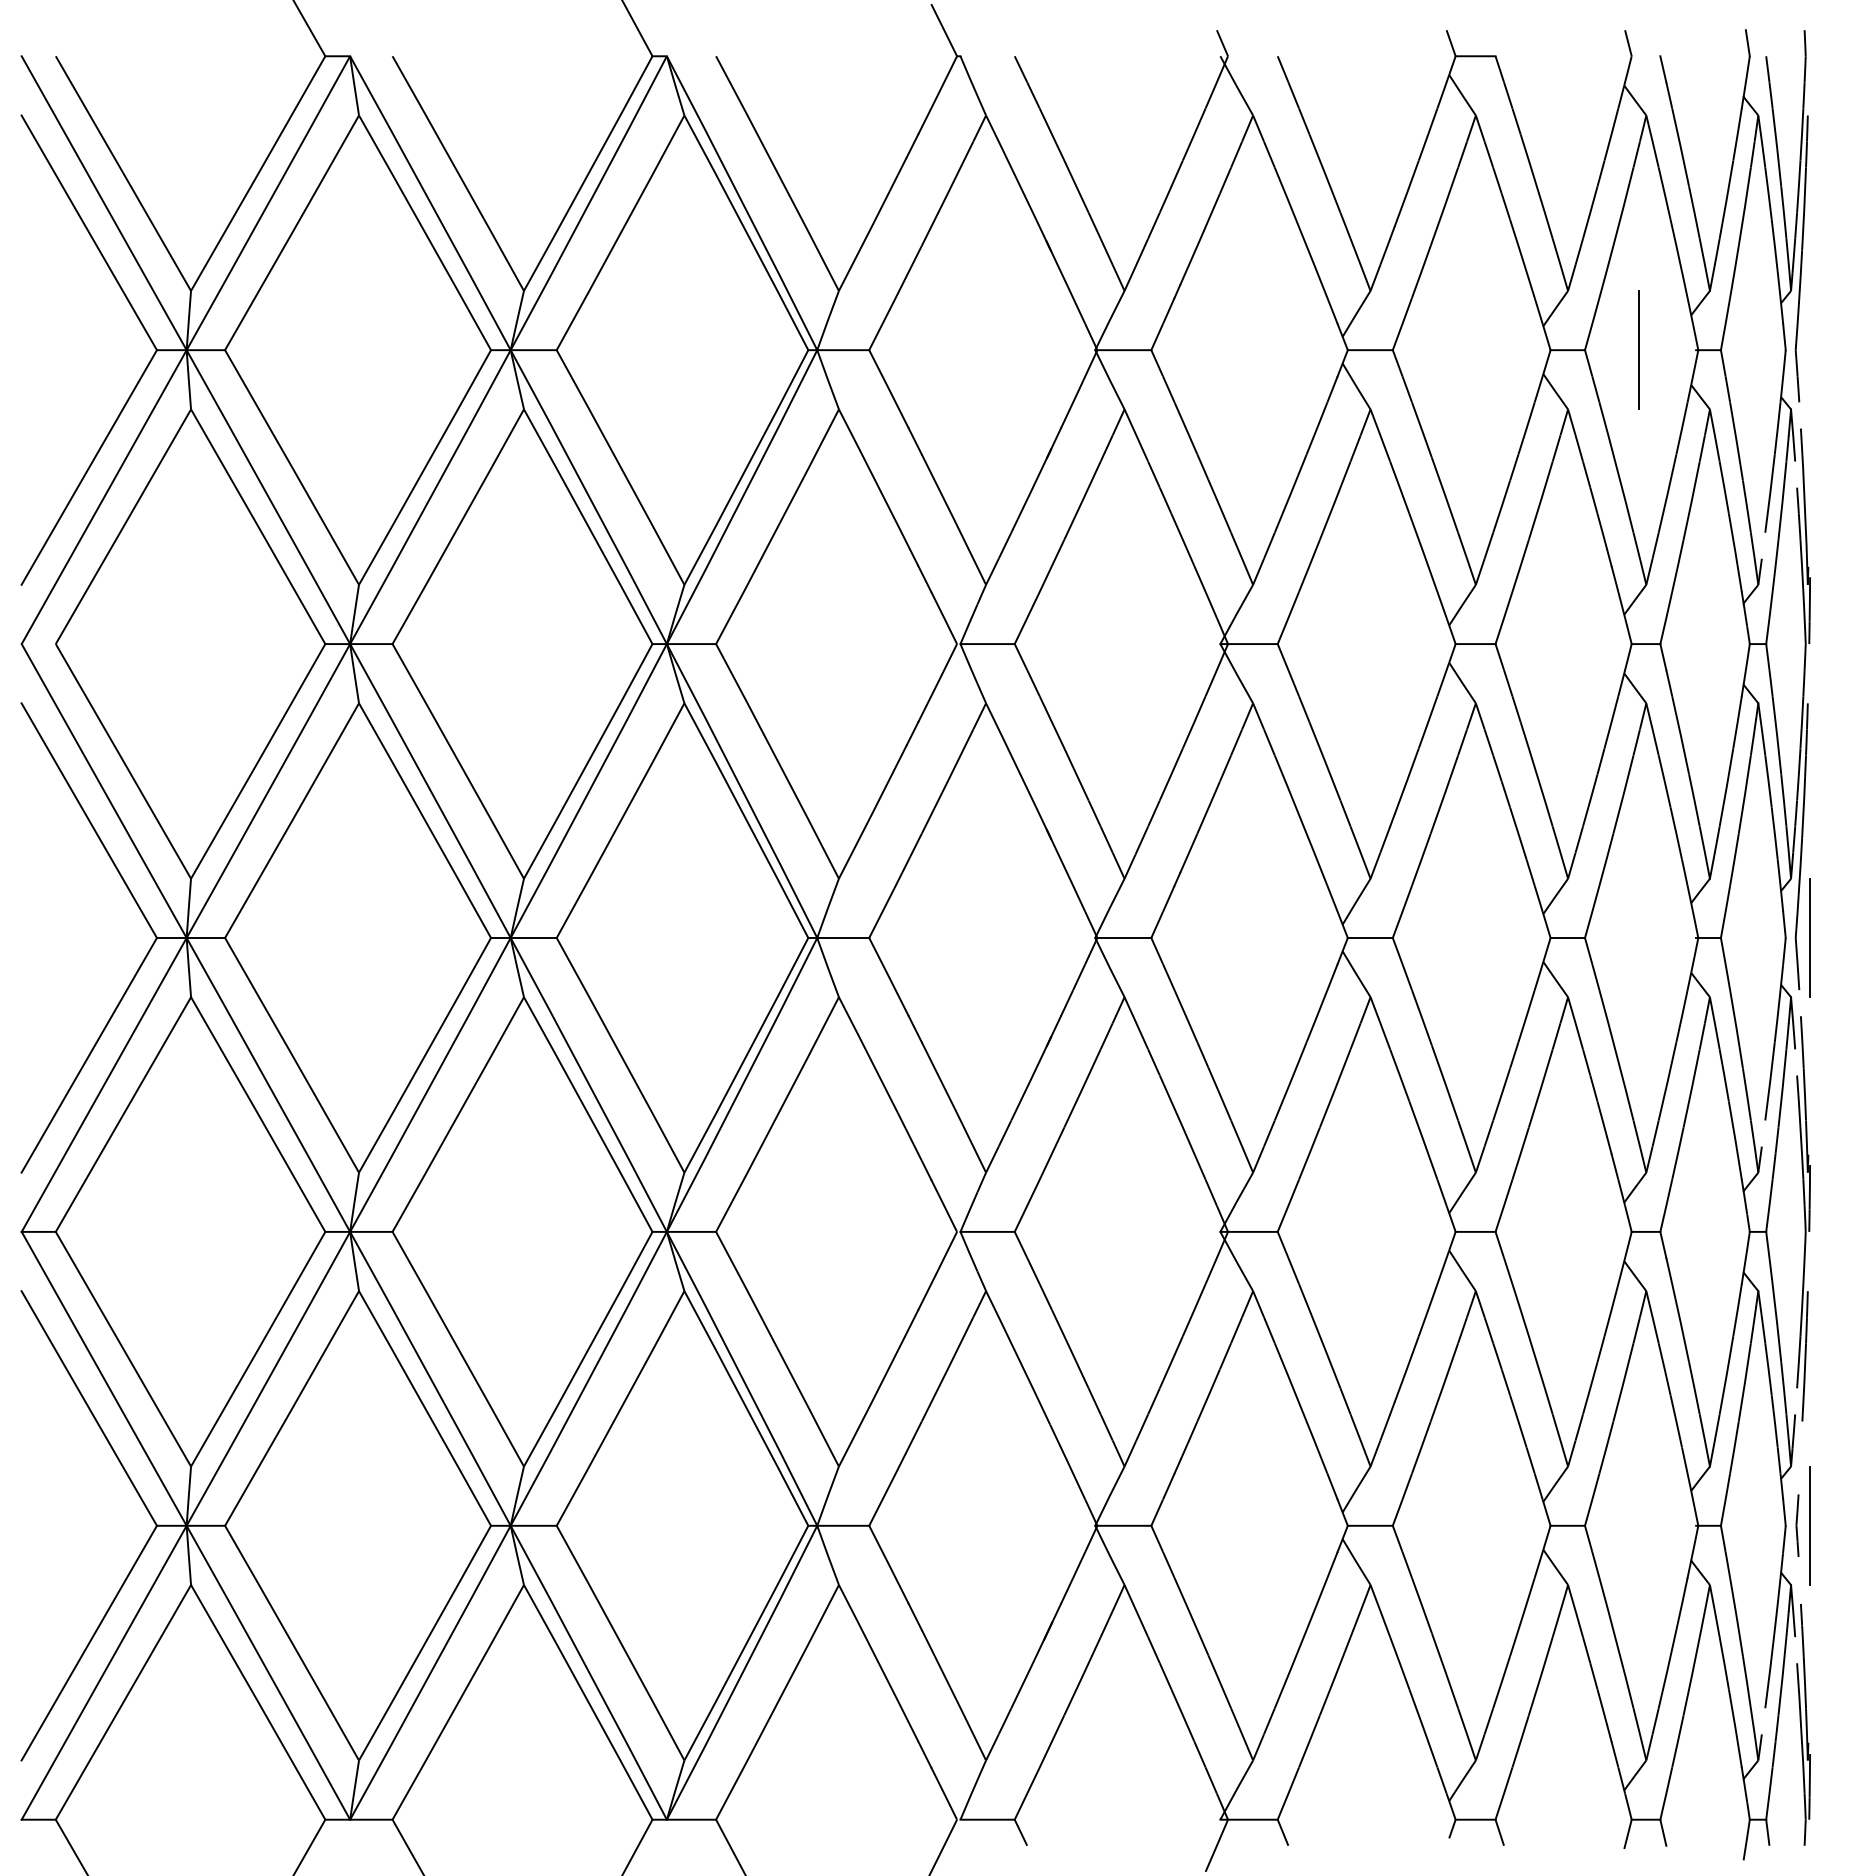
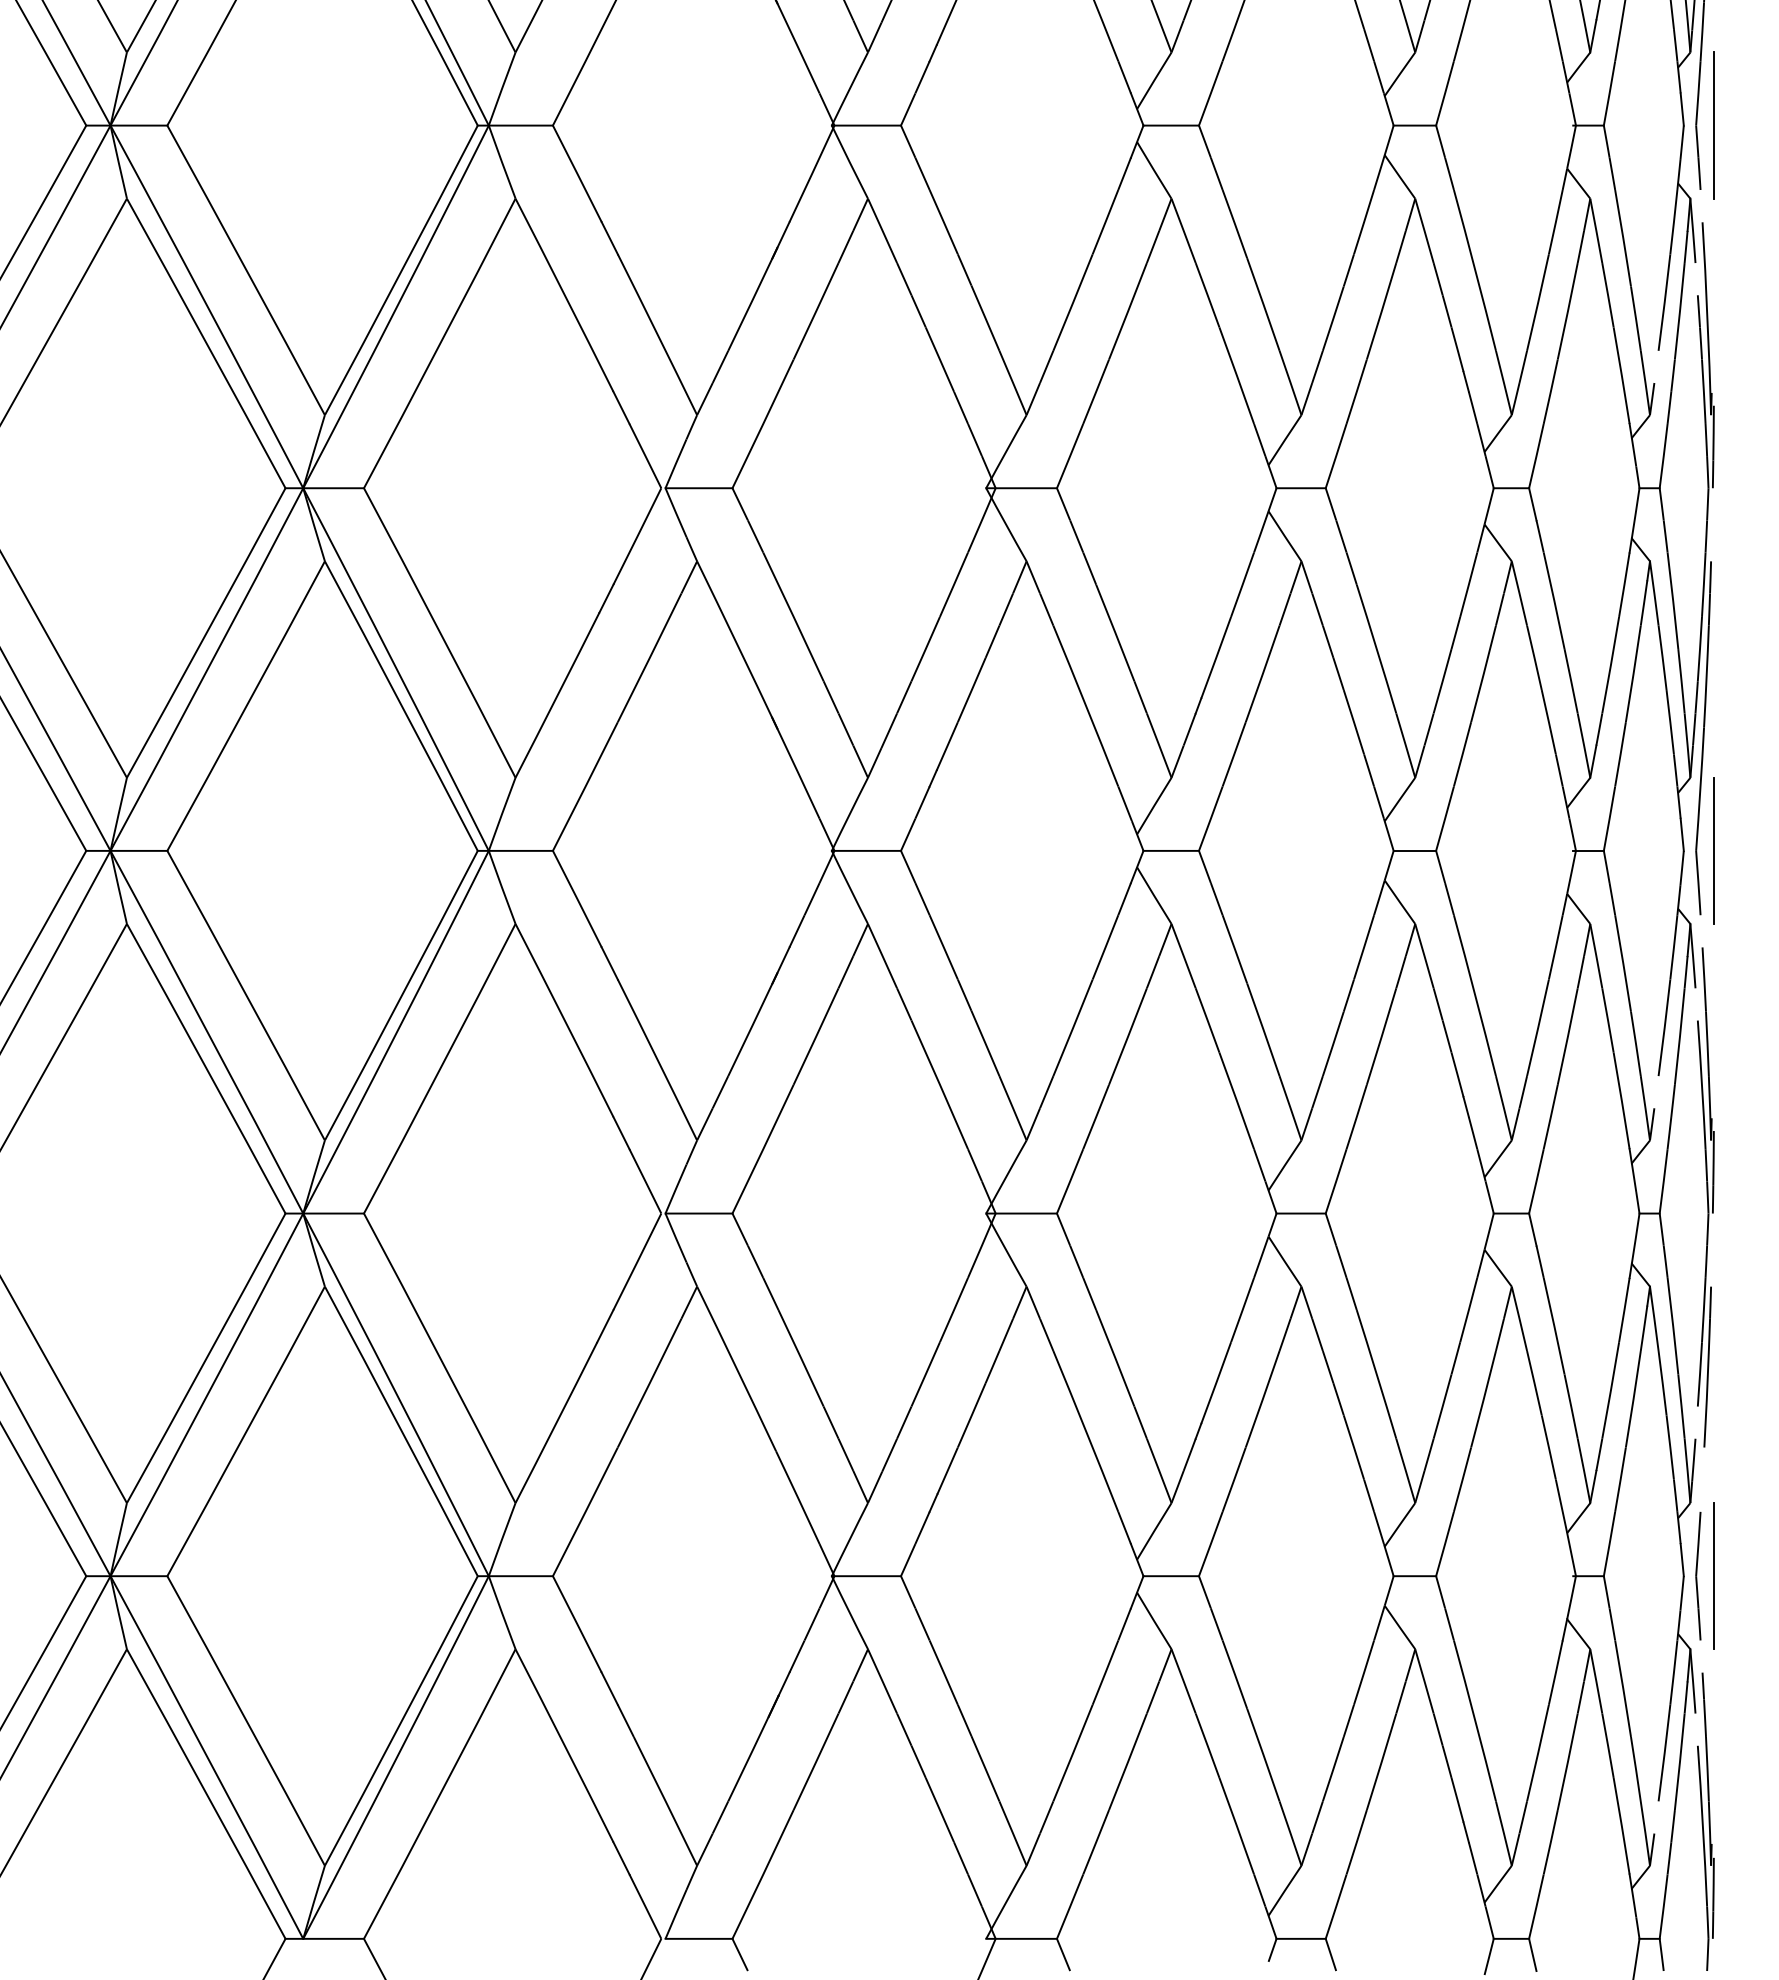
line: (1638, 349) -> (1713, 124), moved
part: (1797, 1525) -> (1698, 1575), size x1.67

